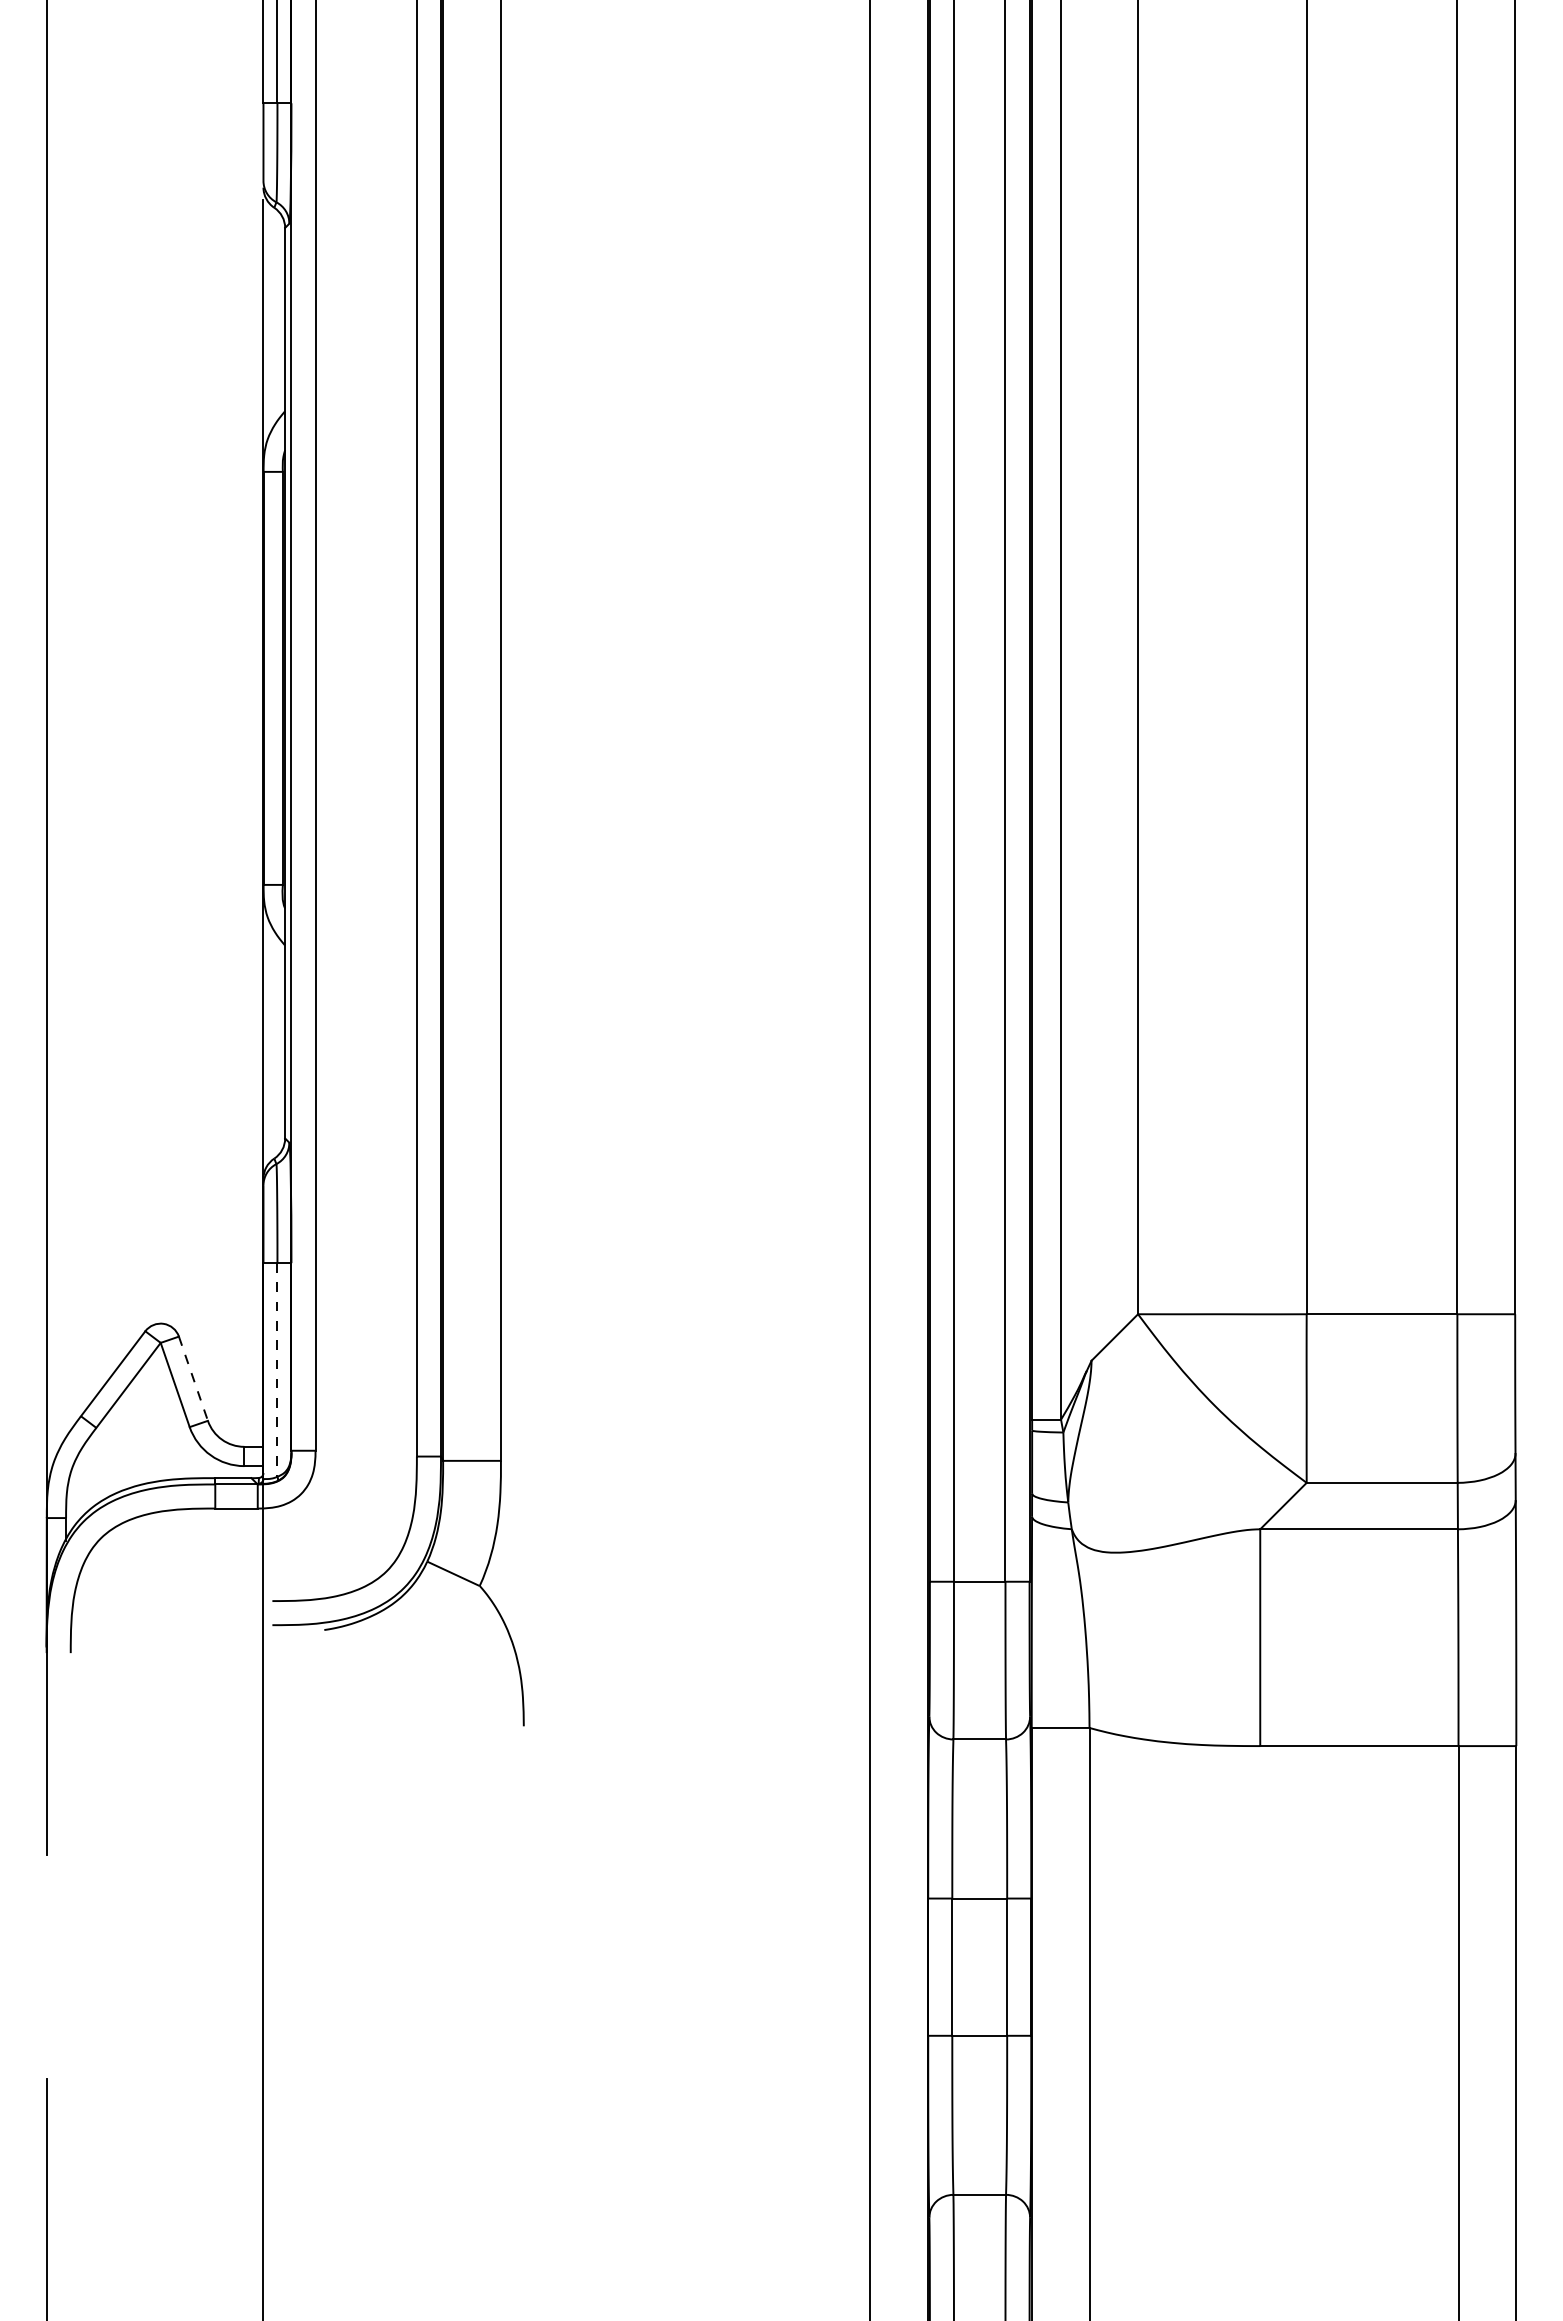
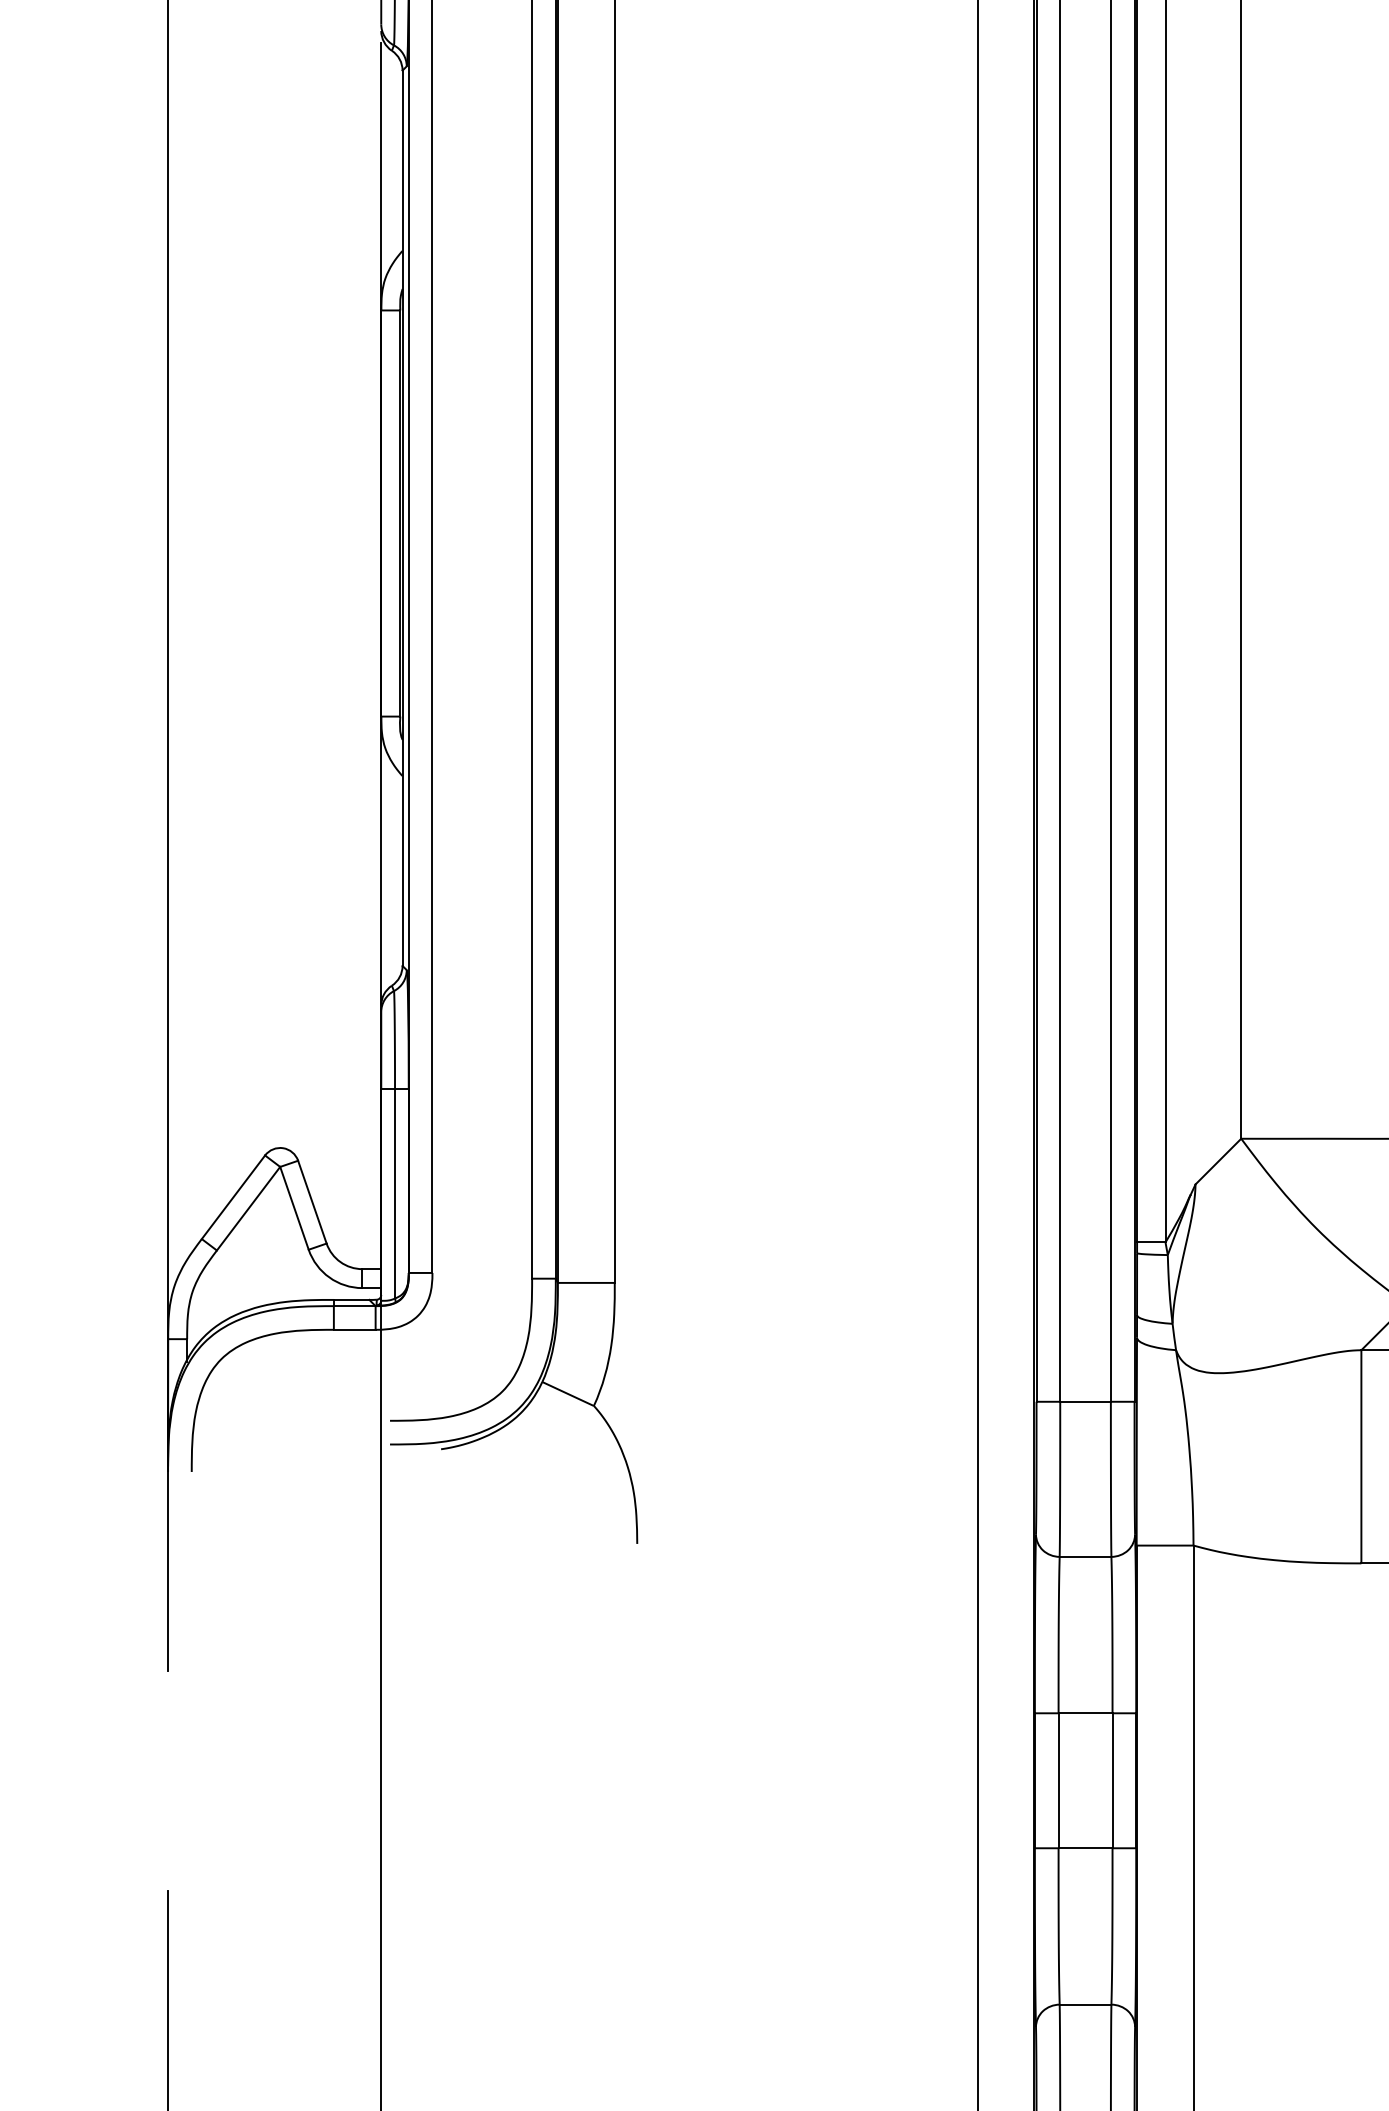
line: (277, 1369) -> (395, 1193), dashed -> solid
line: (193, 1378) -> (312, 1201), dashed -> solid

